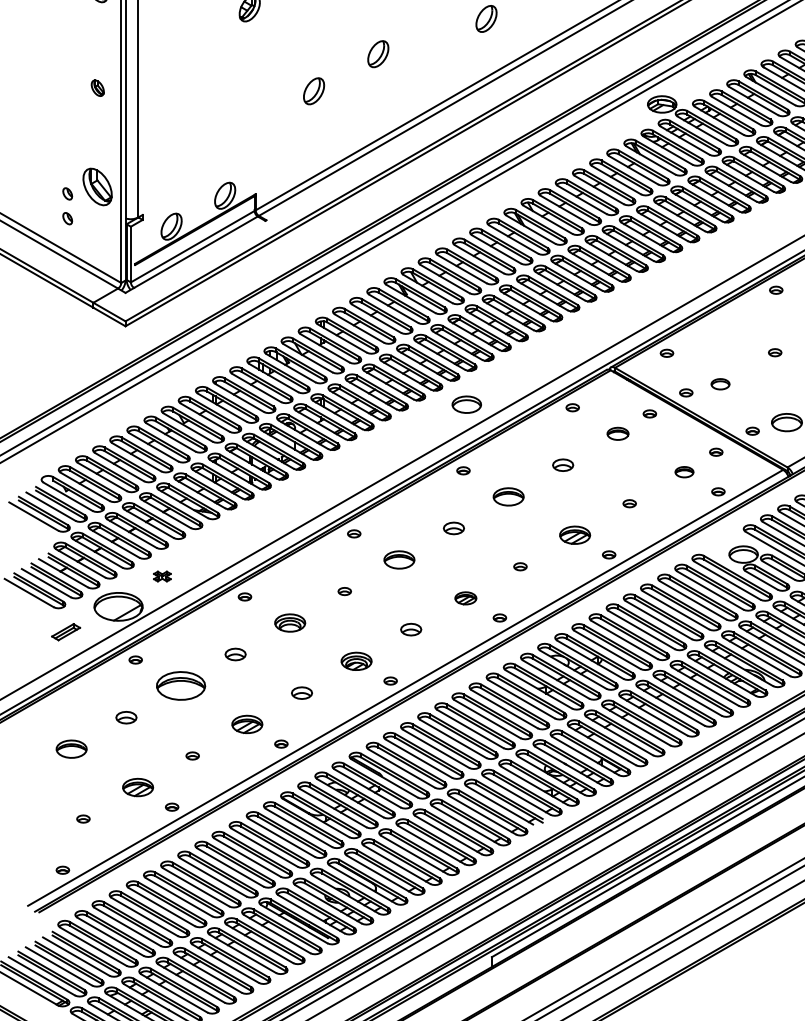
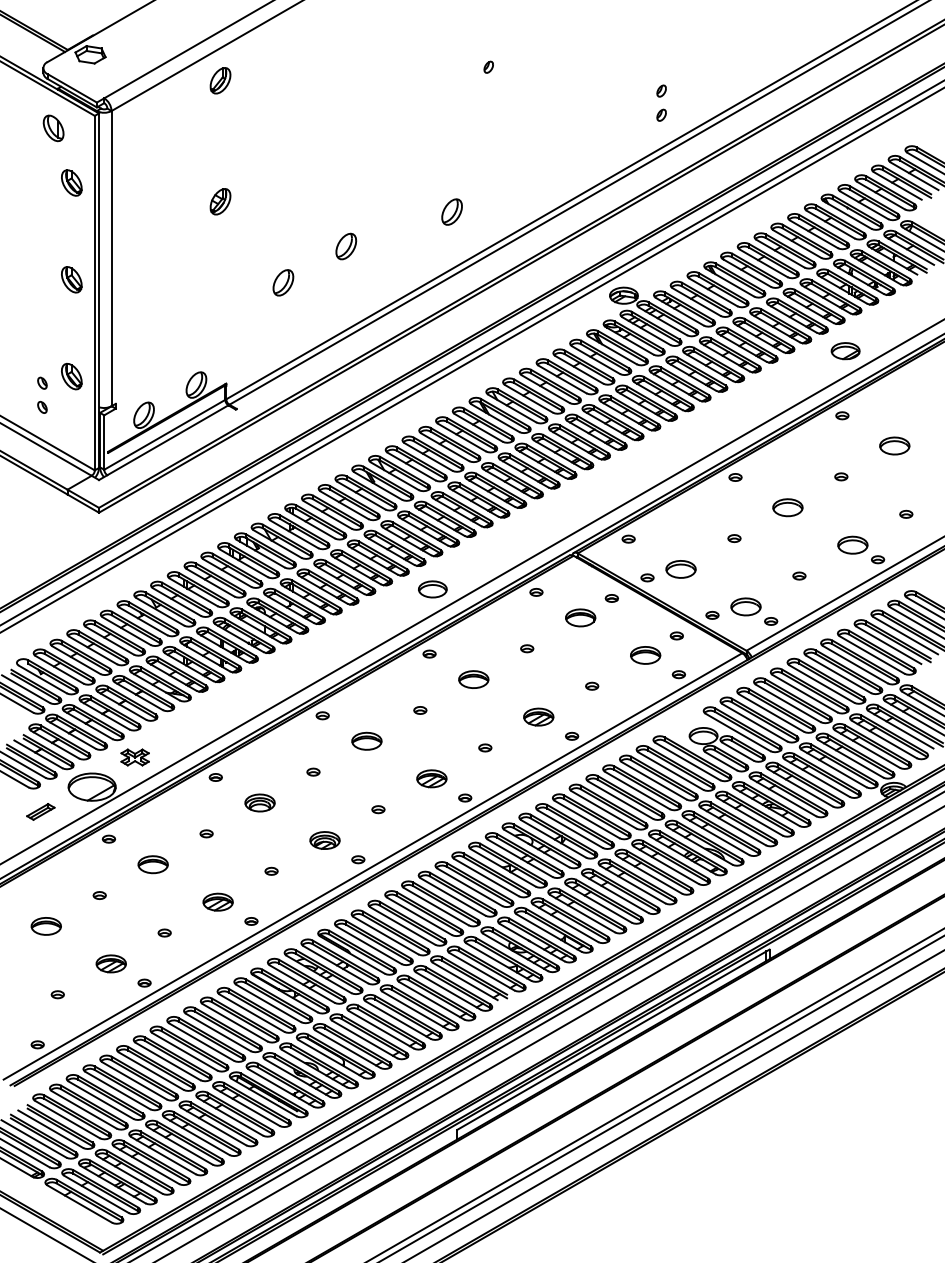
part: (97, 87) -> (71, 279), size x1.67
part: (97, 187) -> (71, 376), size x0.71
part: (719, 384) -> (680, 569), size x1.67
part: (617, 433) -> (580, 617), size x1.43
part: (563, 465) -> (527, 648), size x0.62
part: (684, 472) -> (645, 655), size x1.67
part: (454, 528) -> (420, 710), size x0.62
part: (161, 576) -> (134, 757), size x1.67
part: (465, 597) -> (431, 778), size x1.43
part: (411, 629) -> (378, 809), size x0.62
part: (235, 654) -> (206, 833), size x0.62
part: (180, 685) -> (152, 864), size x0.62
part: (301, 692) -> (271, 870), size x0.62
part: (126, 717) -> (99, 895), size x0.62

